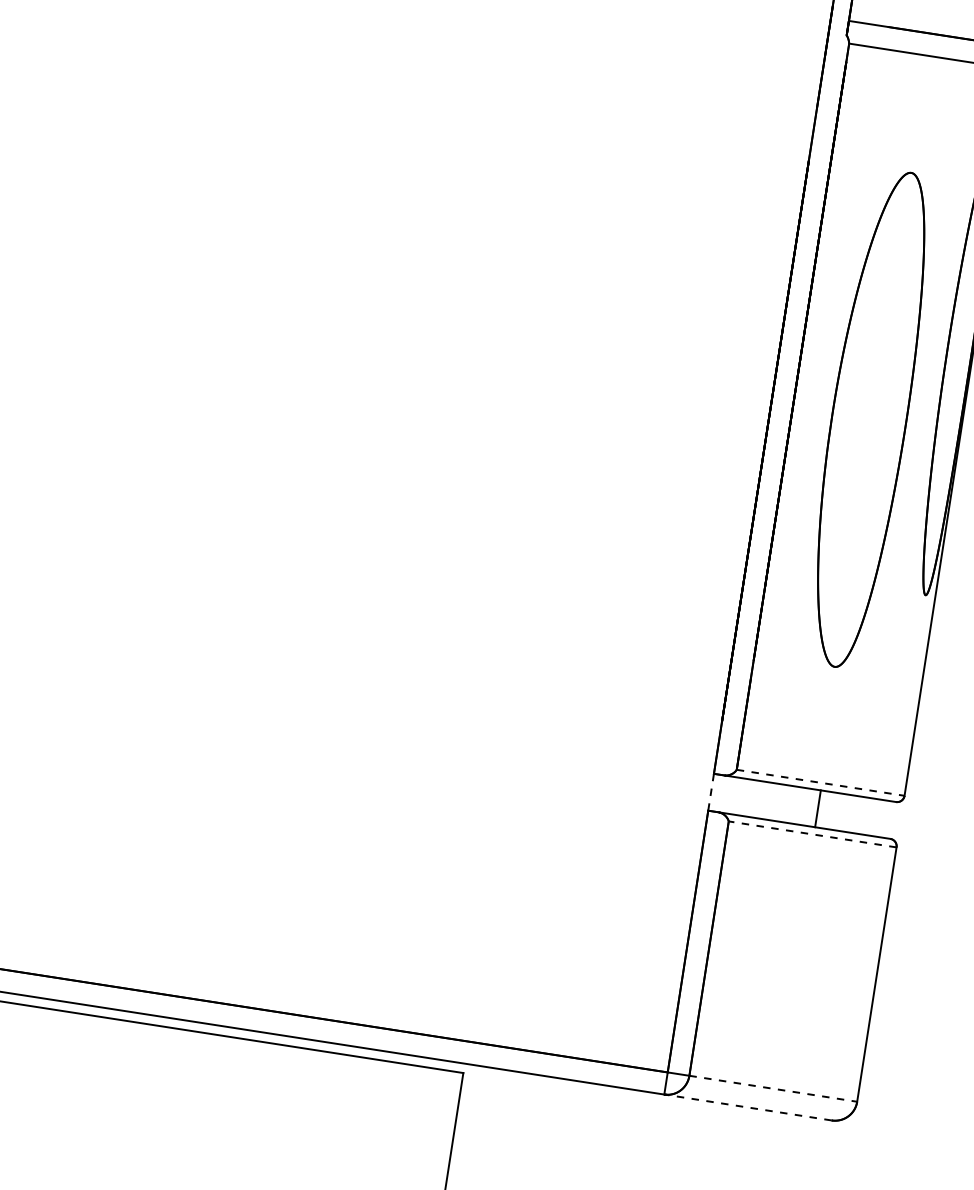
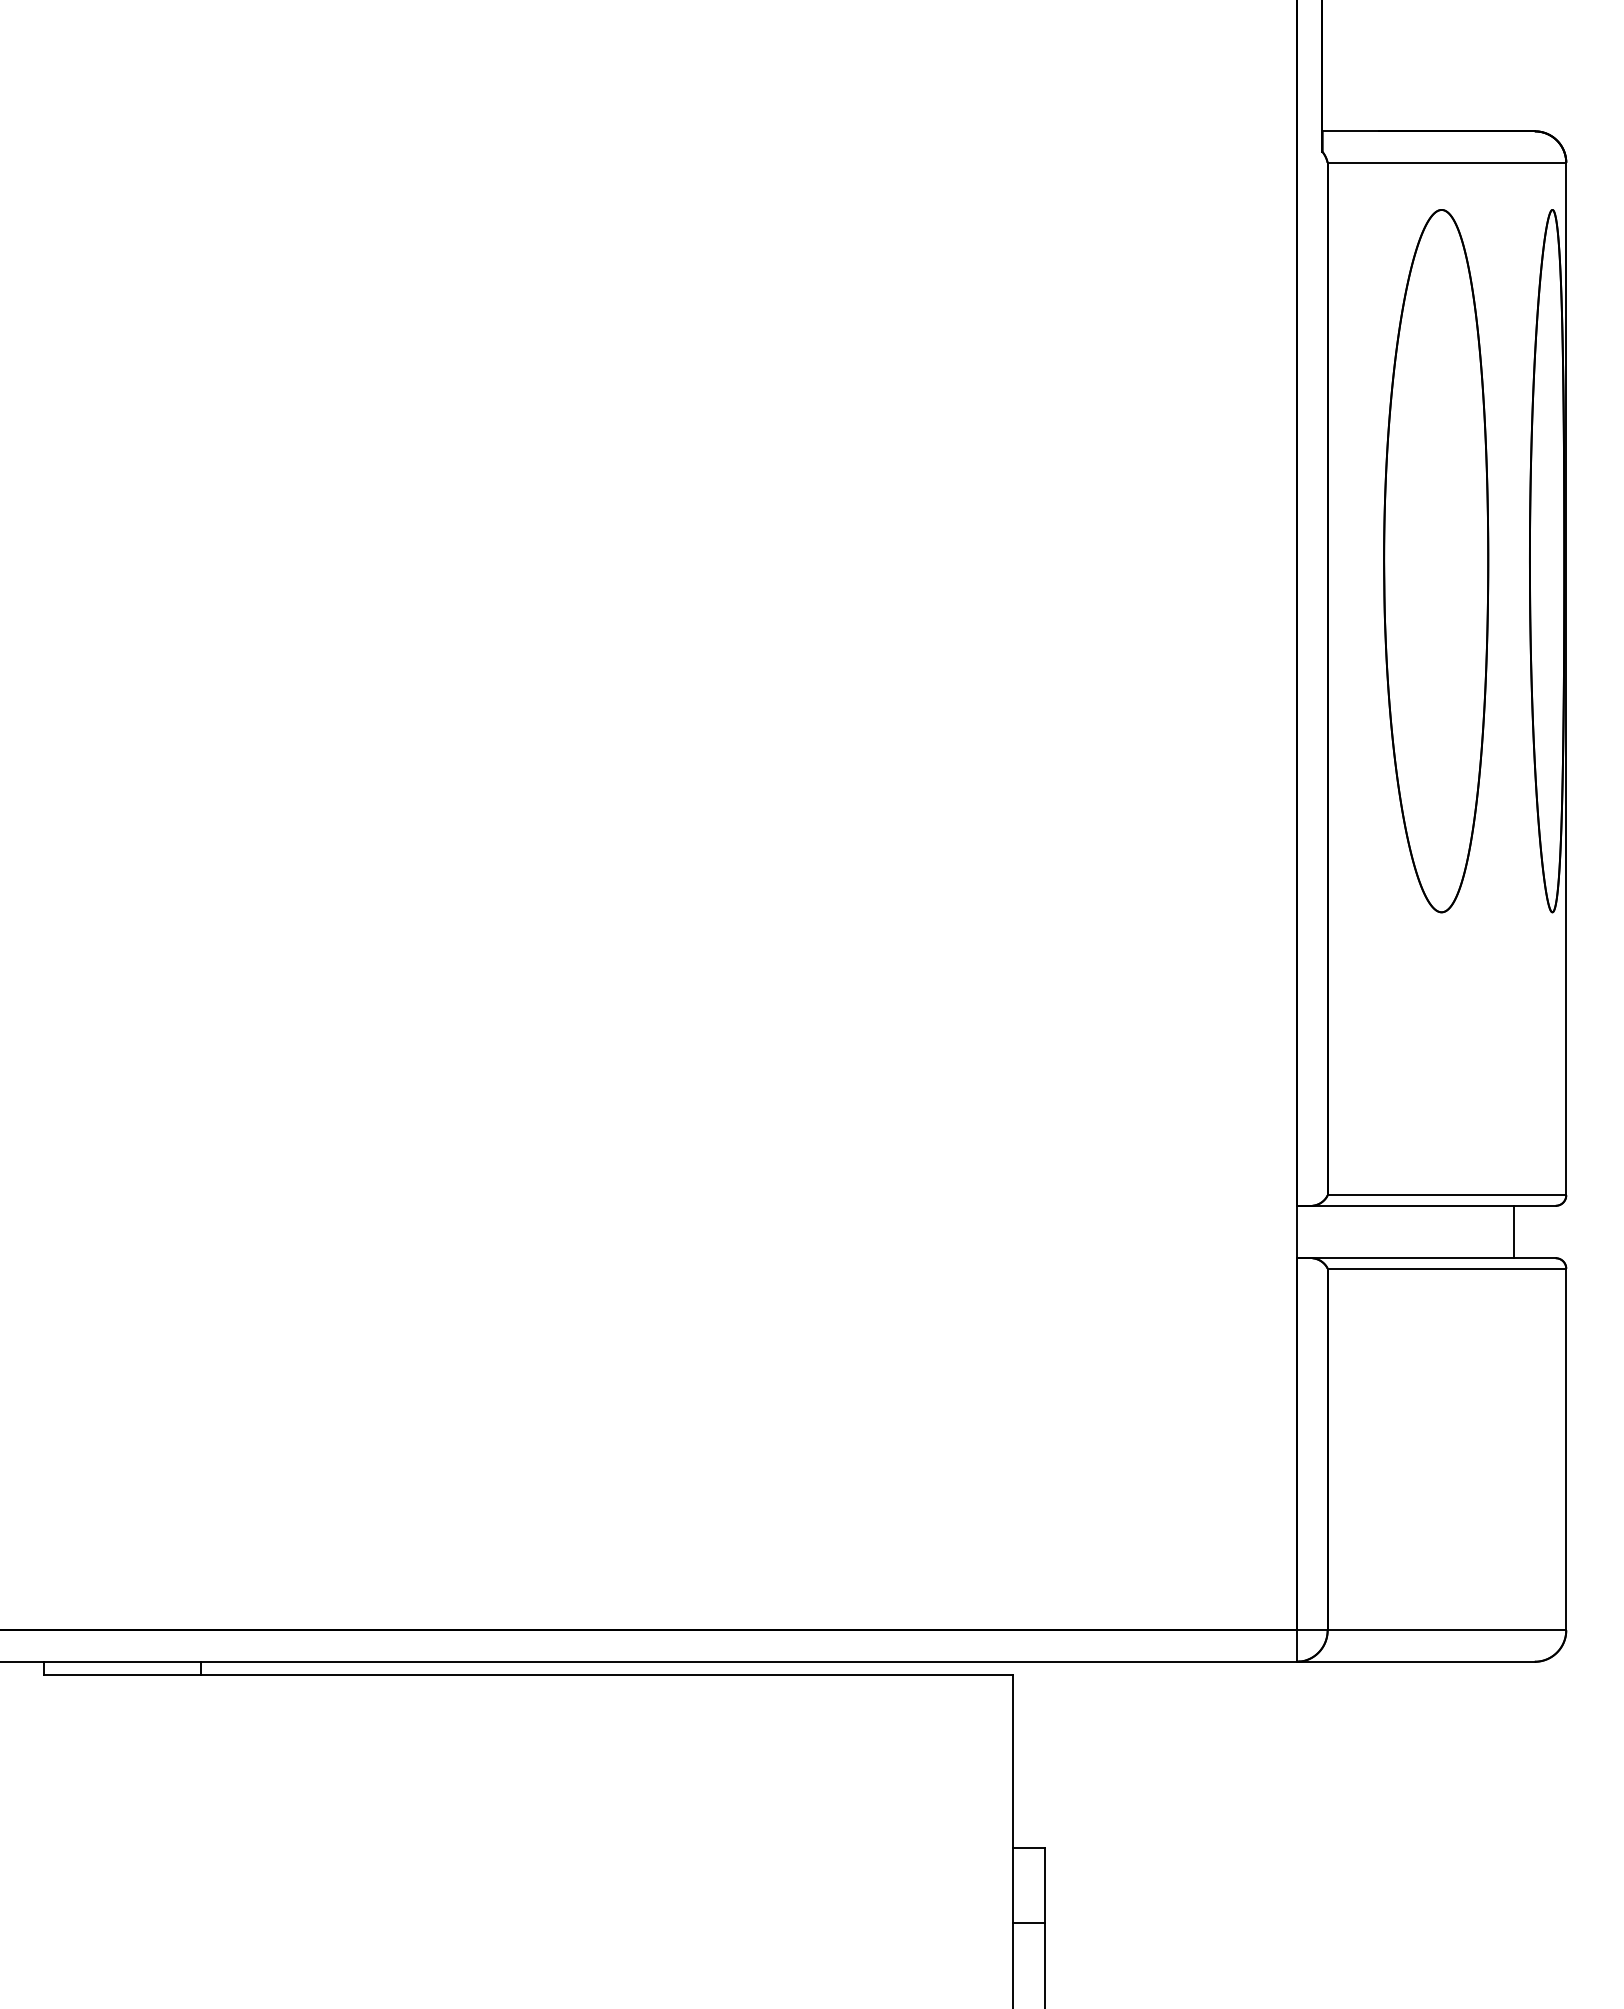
part: (869, 419) -> (1436, 561), moved
line: (821, 782) -> (1447, 1195), dashed -> solid
line: (710, 791) -> (1296, 1231), dashed -> solid
line: (817, 808) -> (1513, 1231), moved
line: (812, 834) -> (1446, 1268), dashed -> solid
line: (773, 1088) -> (1447, 1630), dashed -> solid
line: (747, 1107) -> (1415, 1661), dashed -> solid

